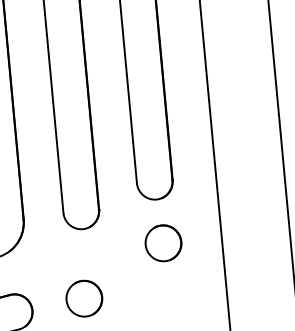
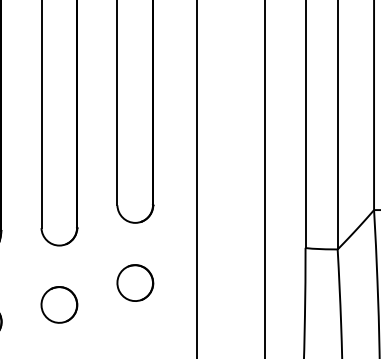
part: (163, 242) -> (135, 282), moved
part: (84, 298) -> (59, 304), moved

